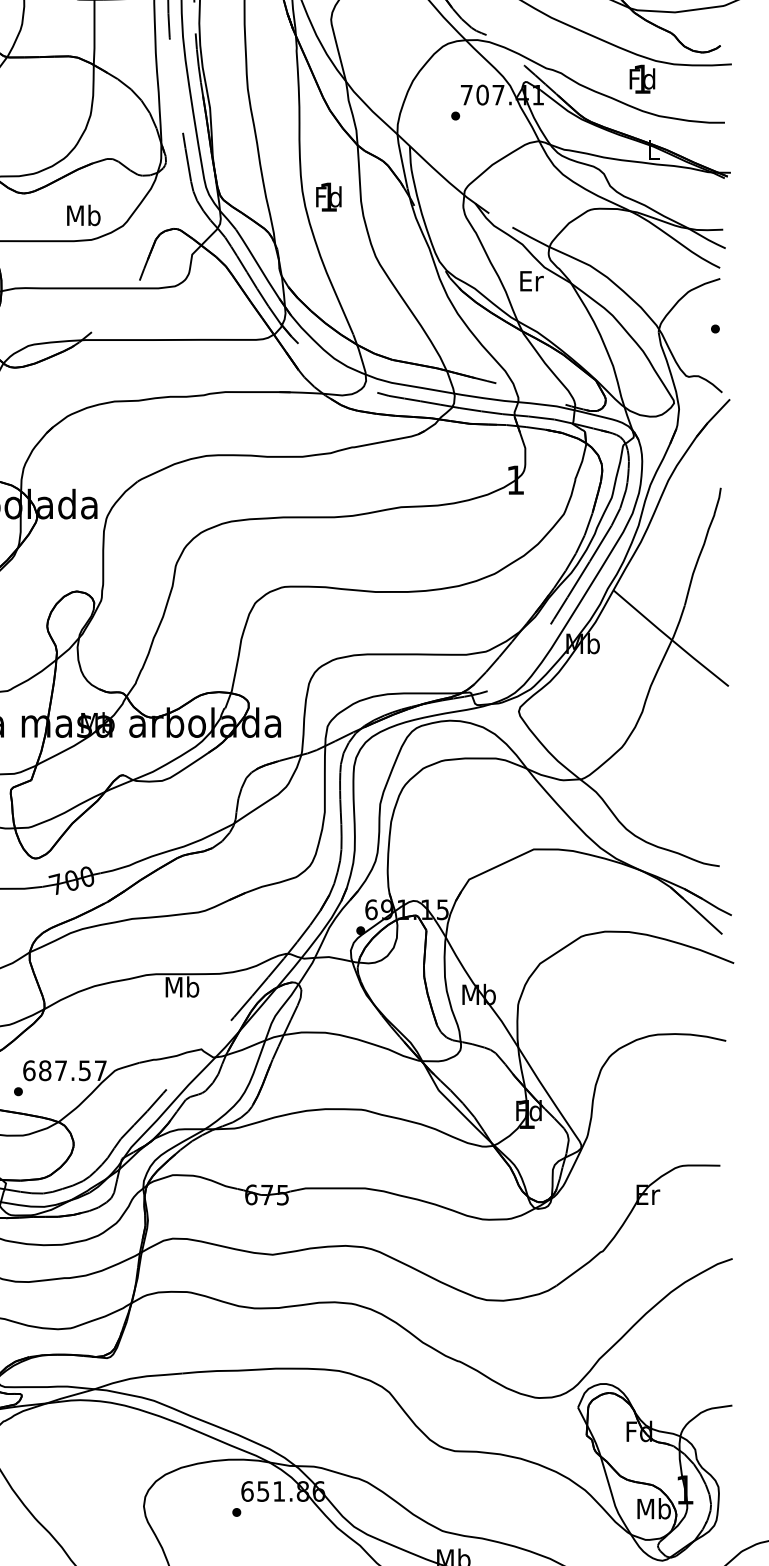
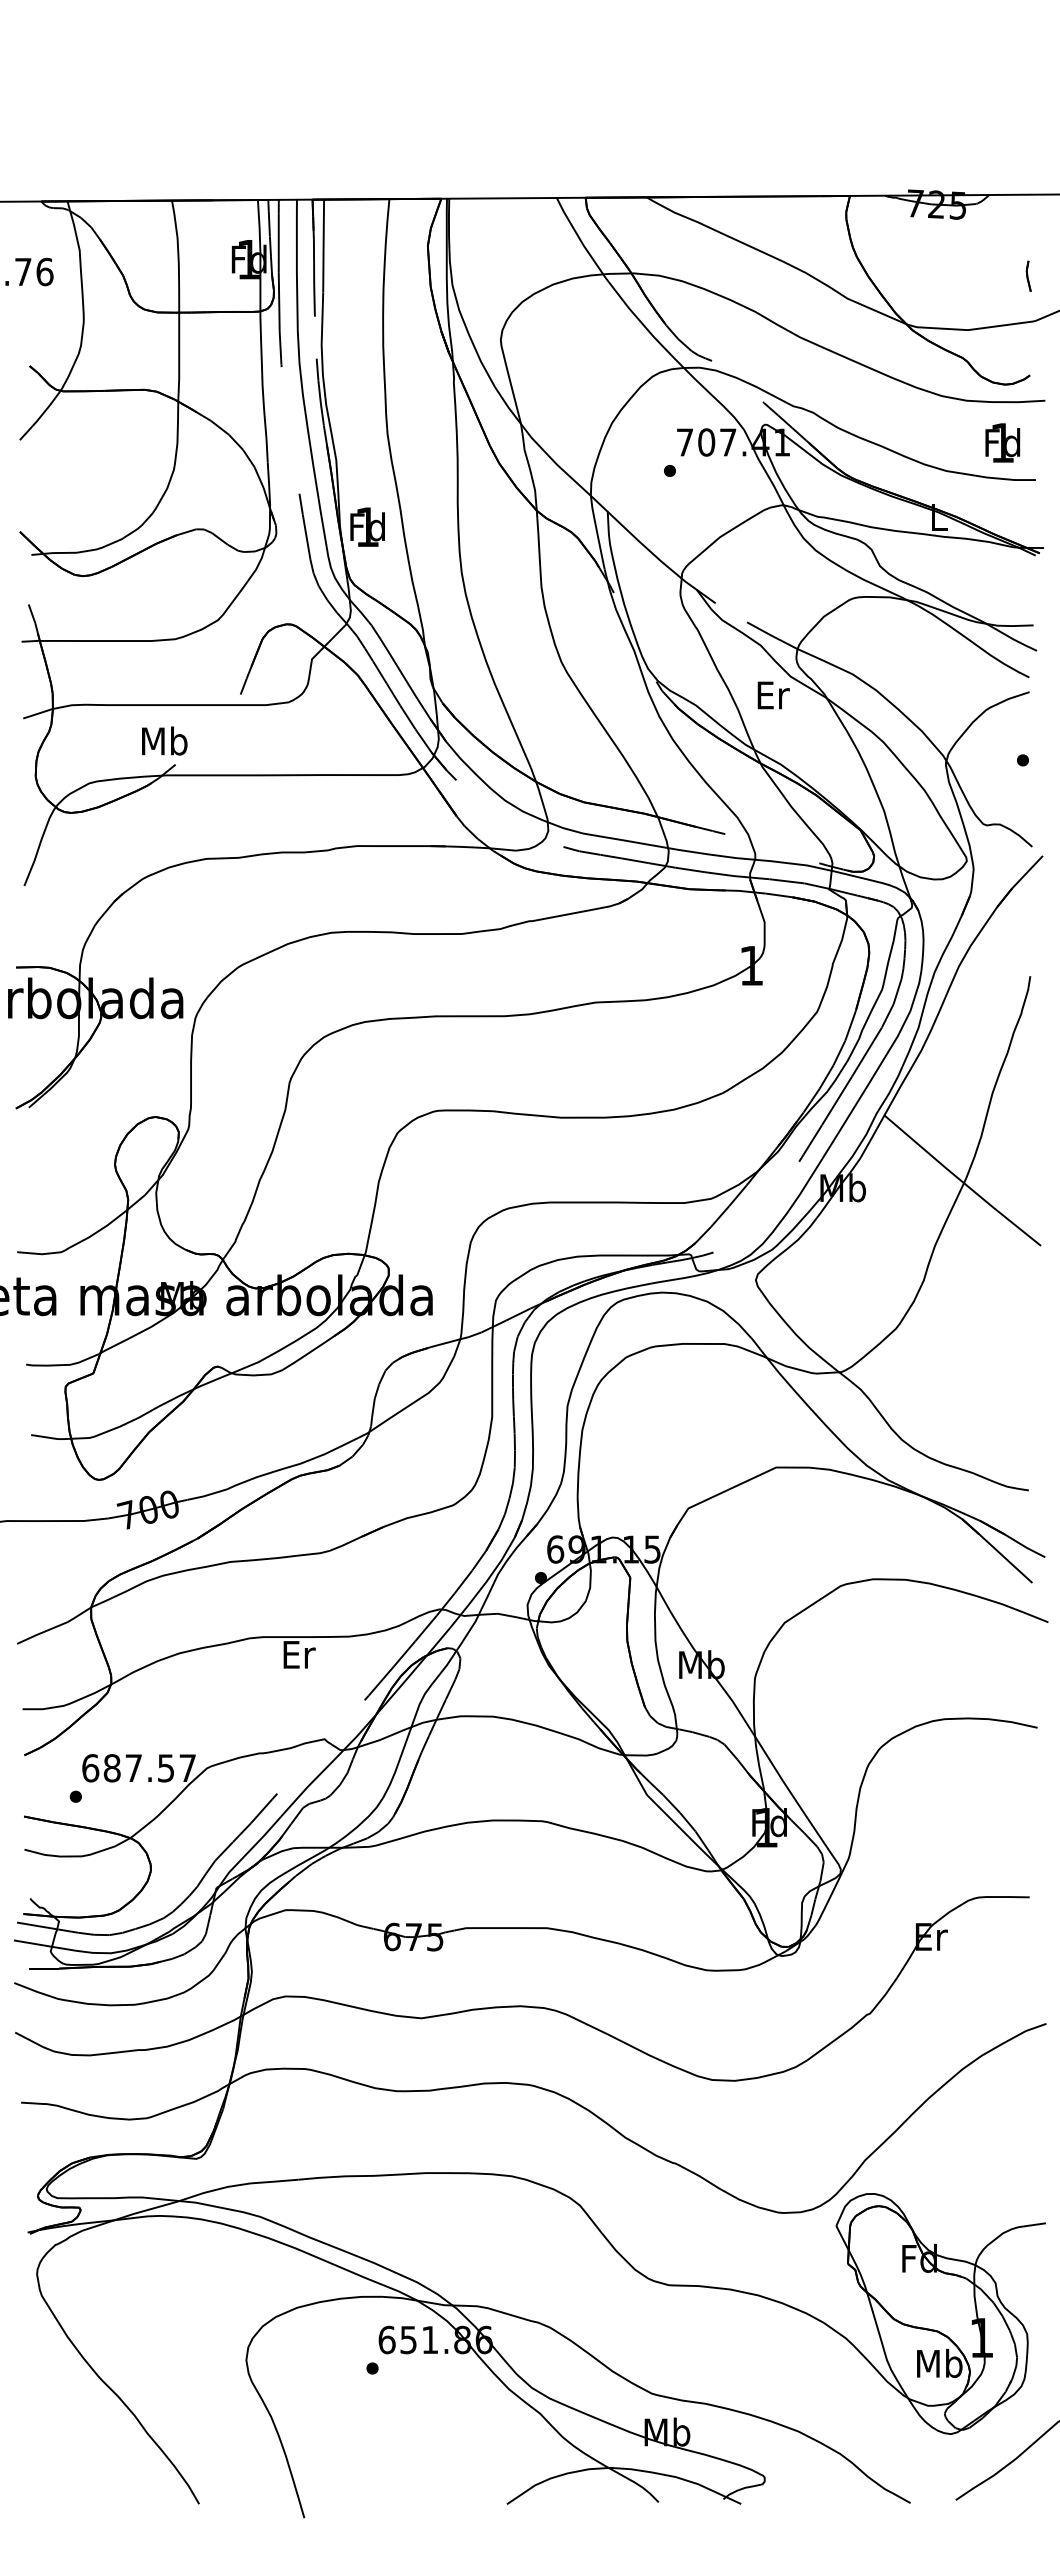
text: (642, 78) -> (1002, 442), moved
text: (328, 196) -> (367, 526), moved
text: (83, 215) -> (164, 740), moved
text: (182, 987) -> (298, 1654), Mb -> Er

